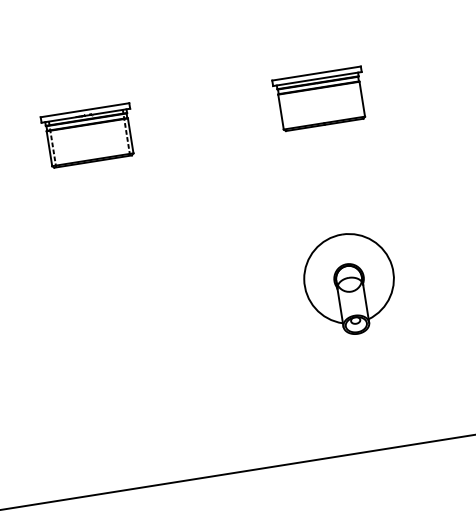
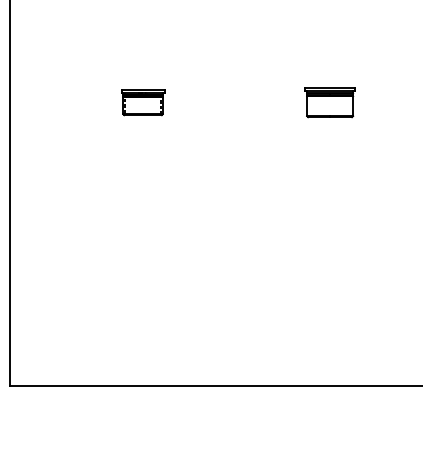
part: (319, 99) -> (329, 102), size x0.7
part: (88, 136) -> (142, 102), size x0.6
part: (349, 283) -> (329, 251), removed

